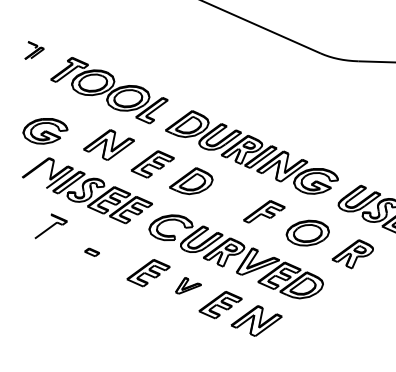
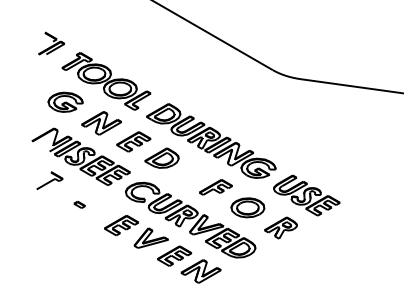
part: (33, 49) -> (51, 43), size x1.67
part: (45, 130) -> (65, 101), moved
part: (187, 284) -> (150, 237), size x1.67

